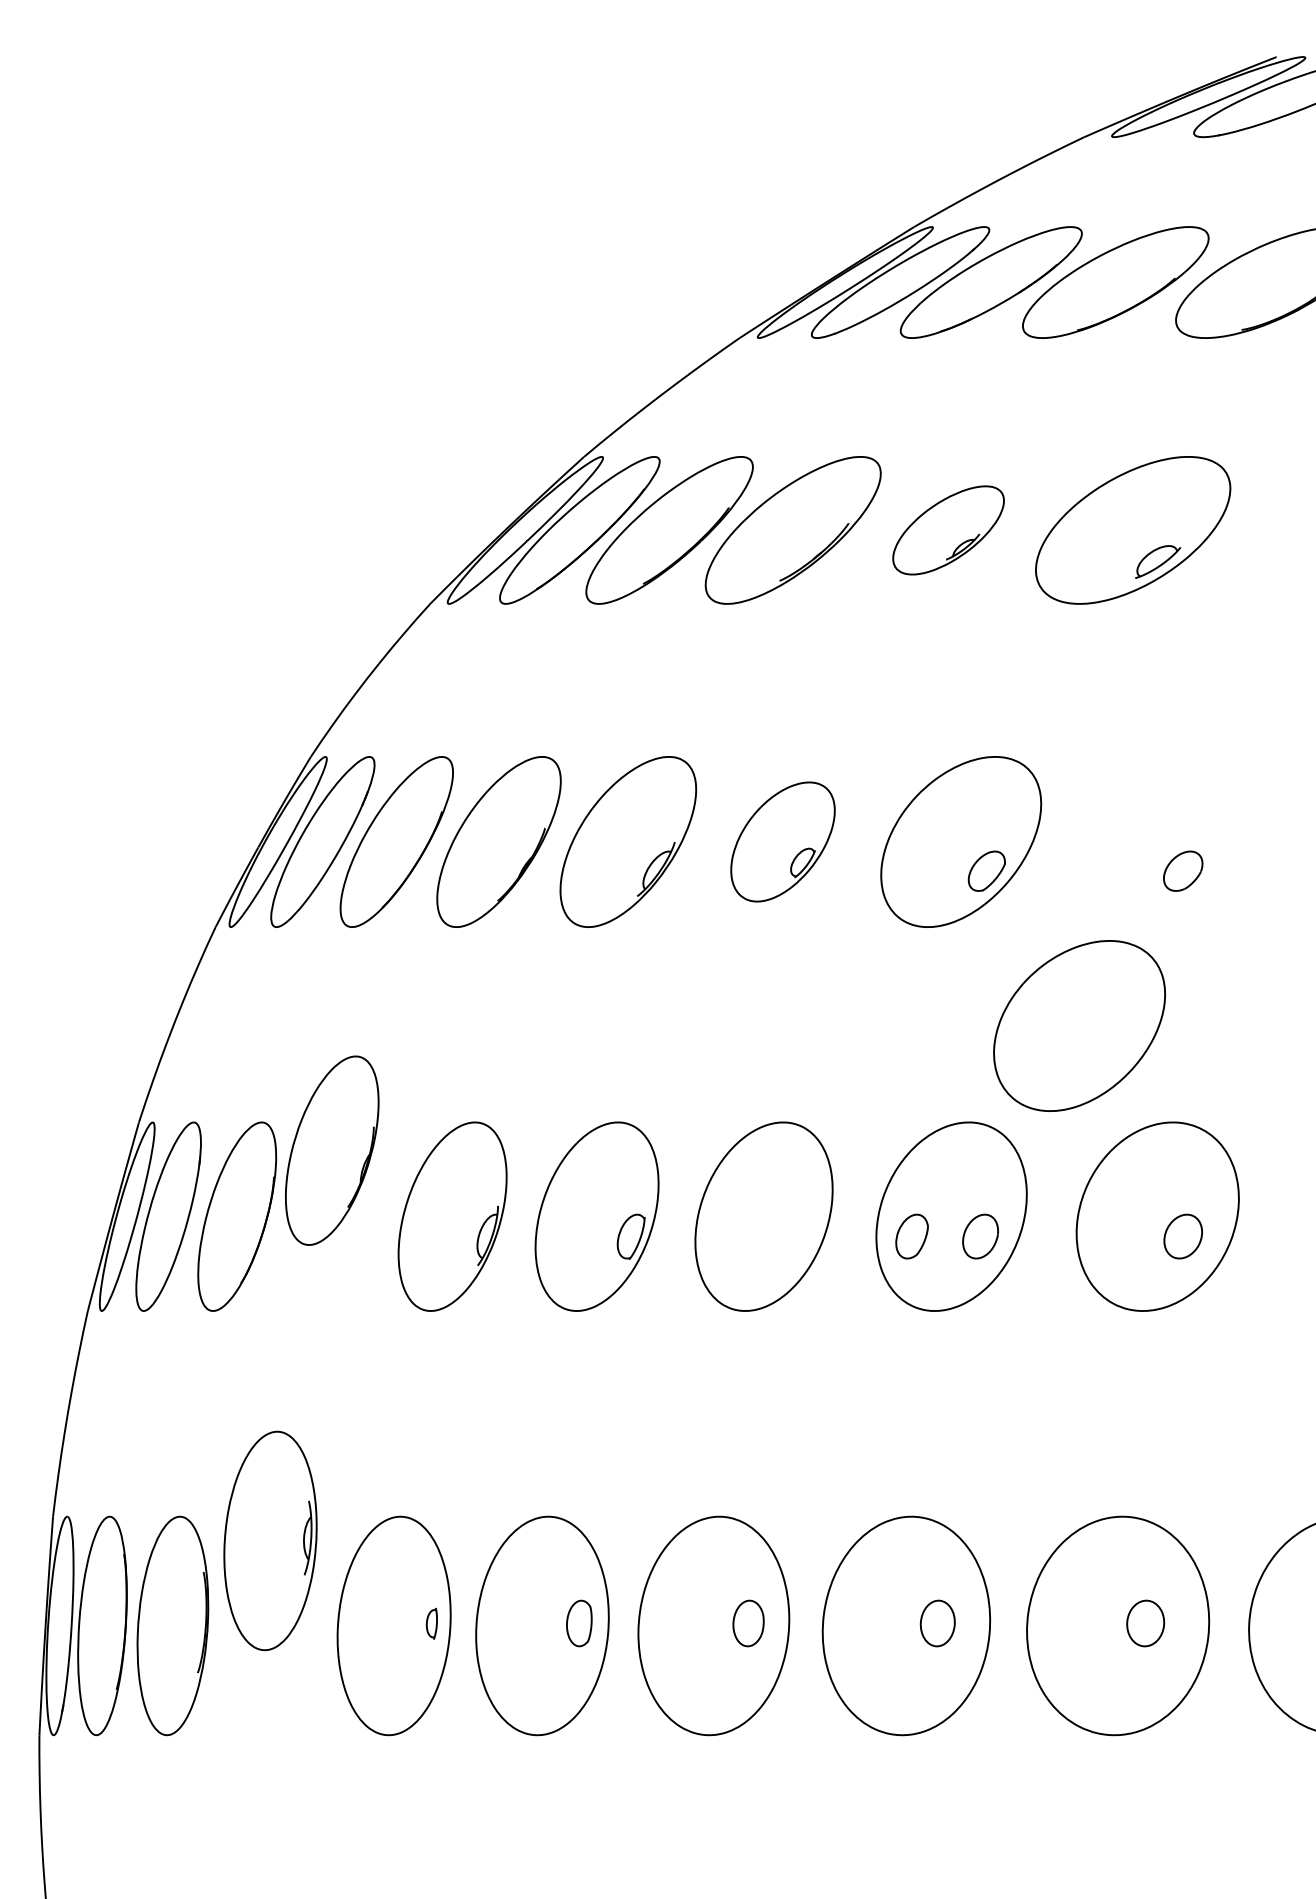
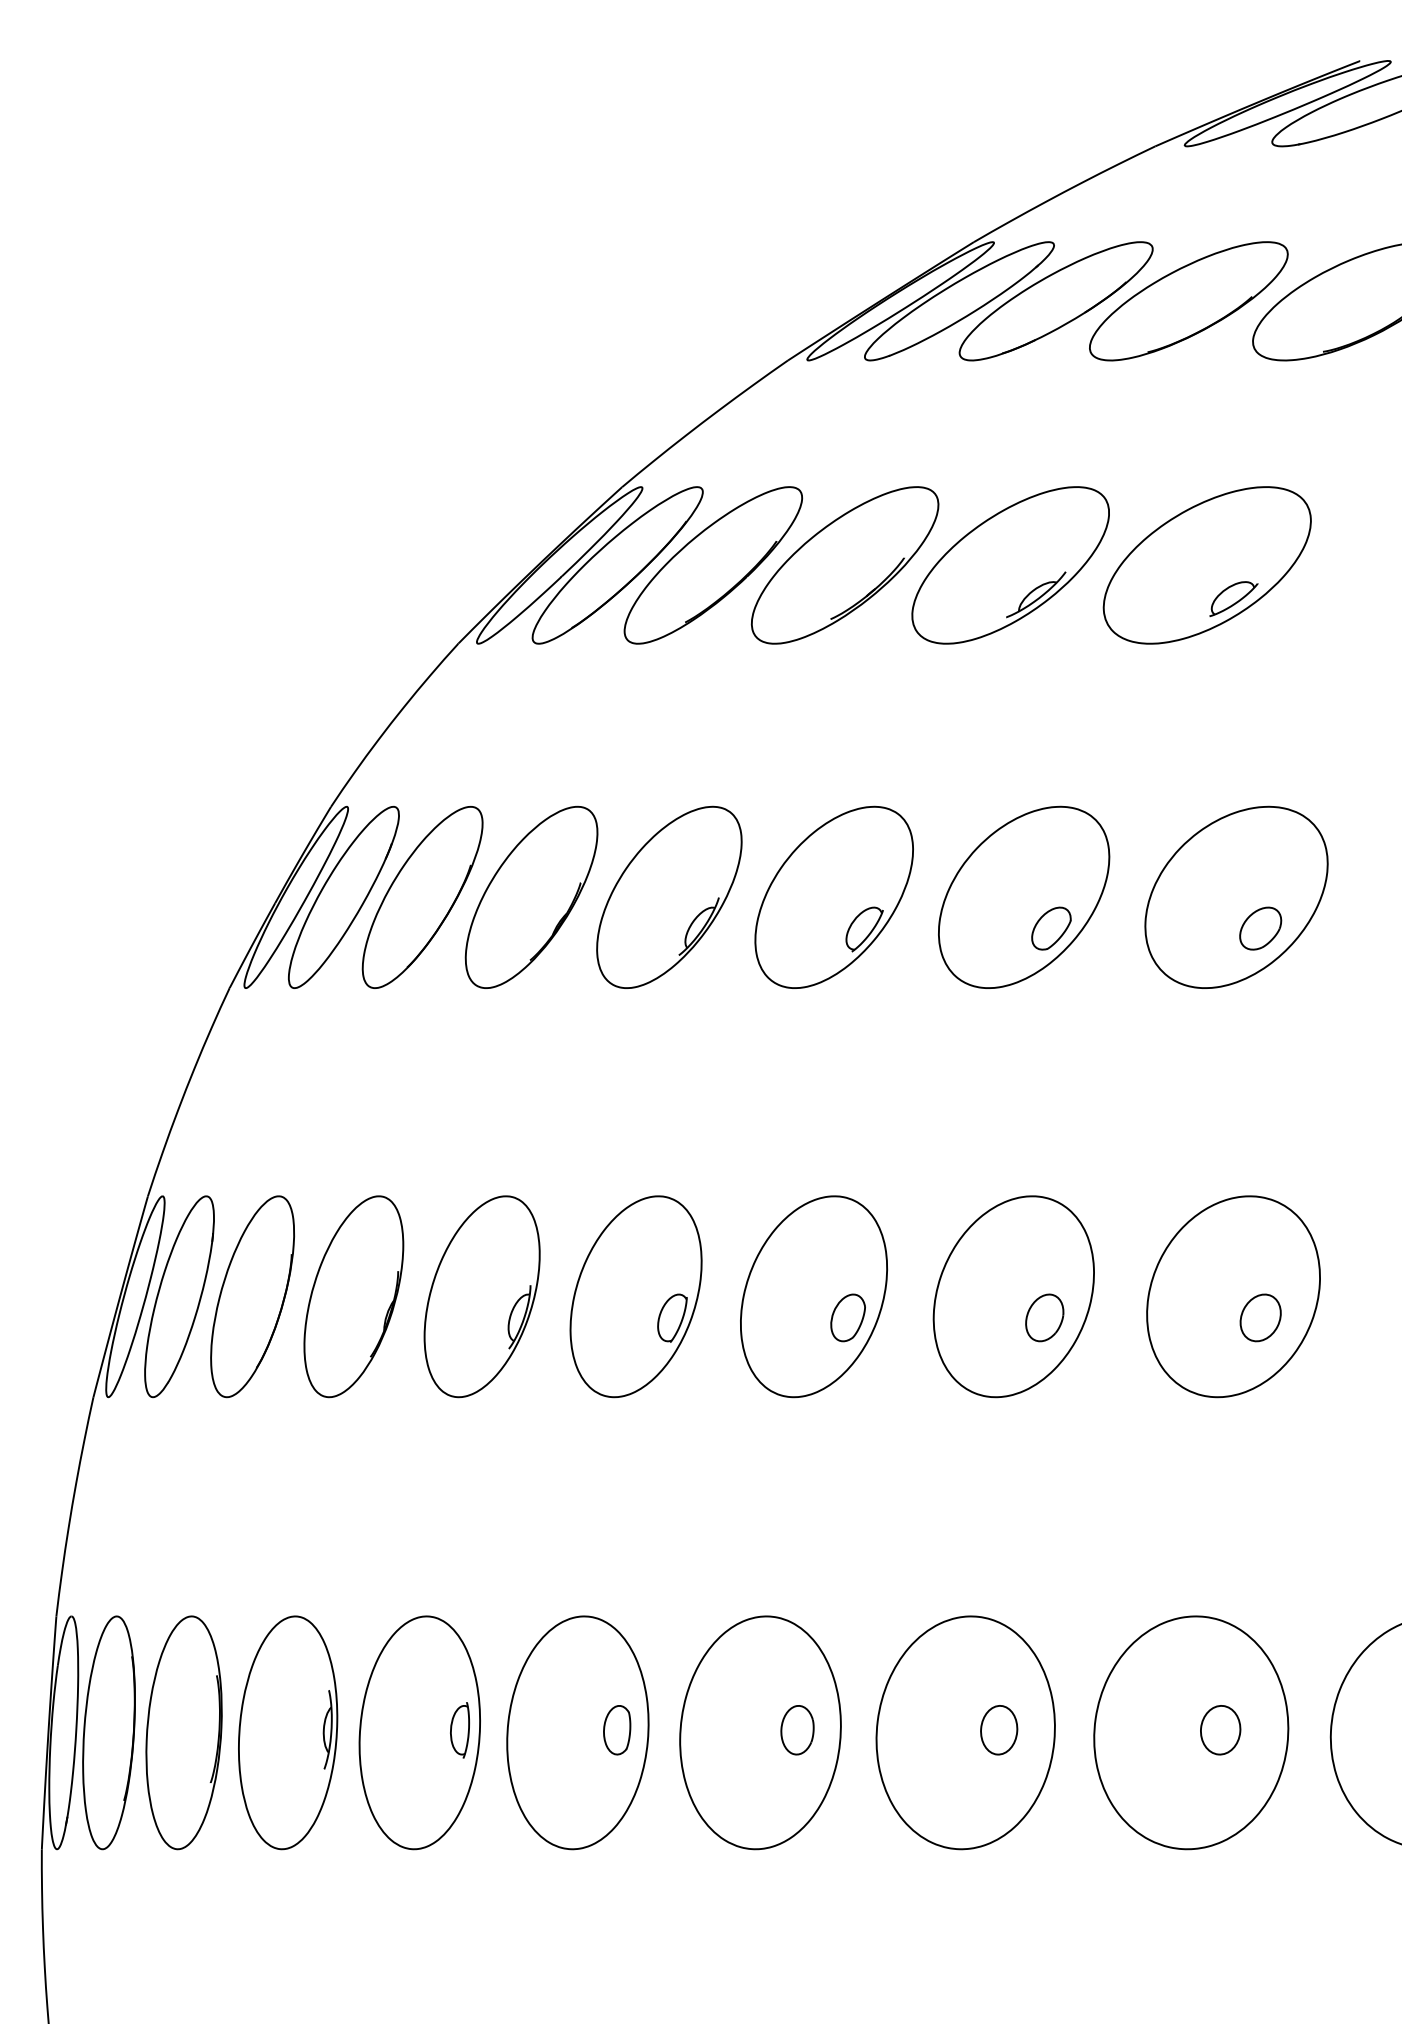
part: (948, 530) -> (1010, 565), size x1.67
part: (782, 841) -> (833, 896), size x1.43
part: (1079, 1025) -> (1236, 896), moved
part: (332, 1150) -> (354, 1296), moved
part: (911, 1236) -> (847, 1317), moved
part: (270, 1540) -> (288, 1732), moved
part: (431, 1623) -> (459, 1730), size x1.67

